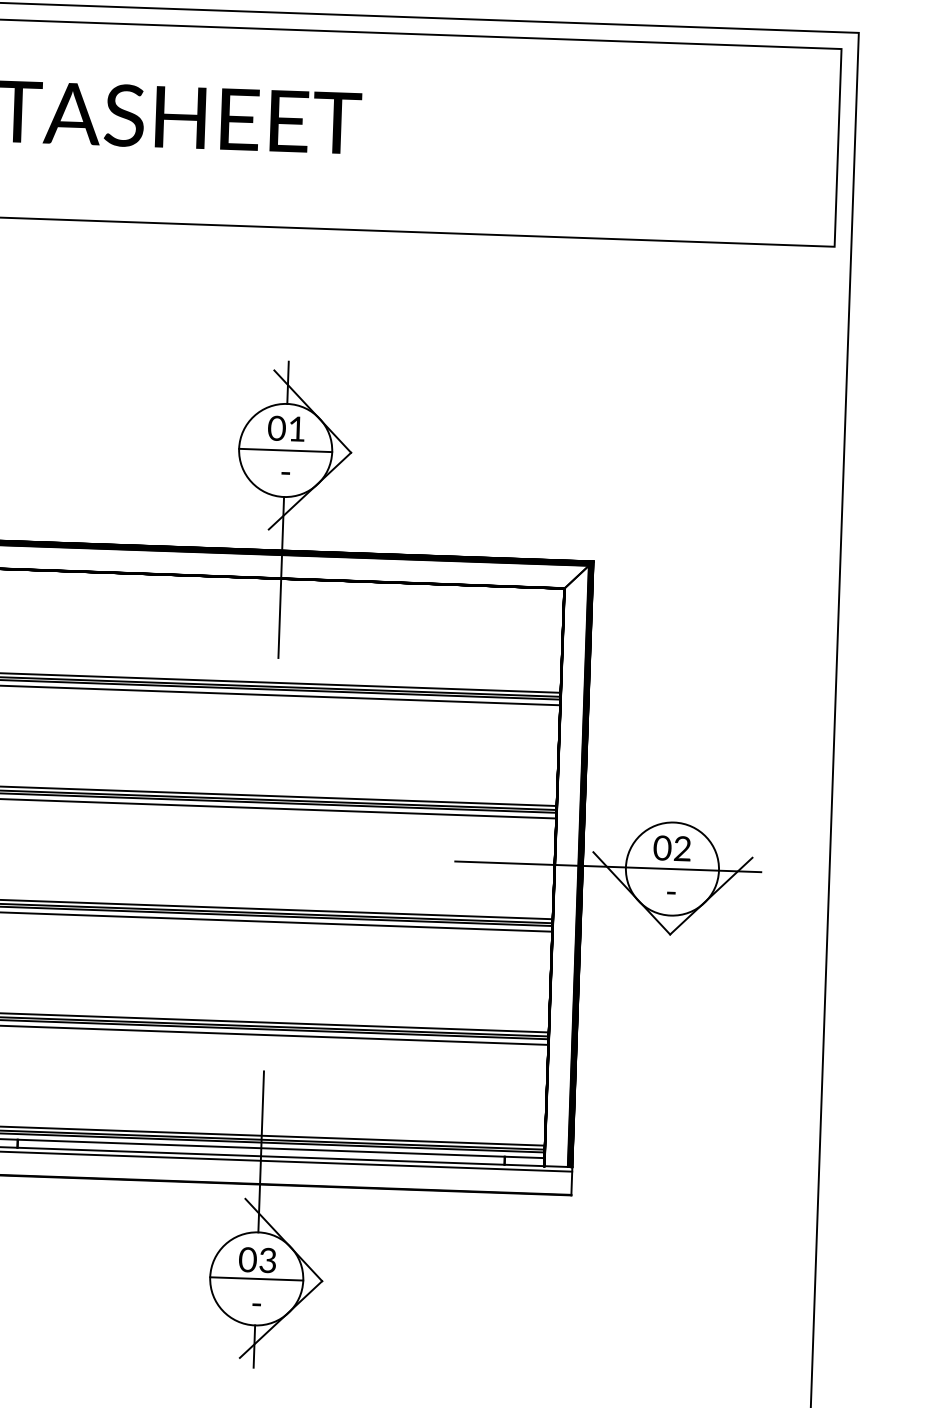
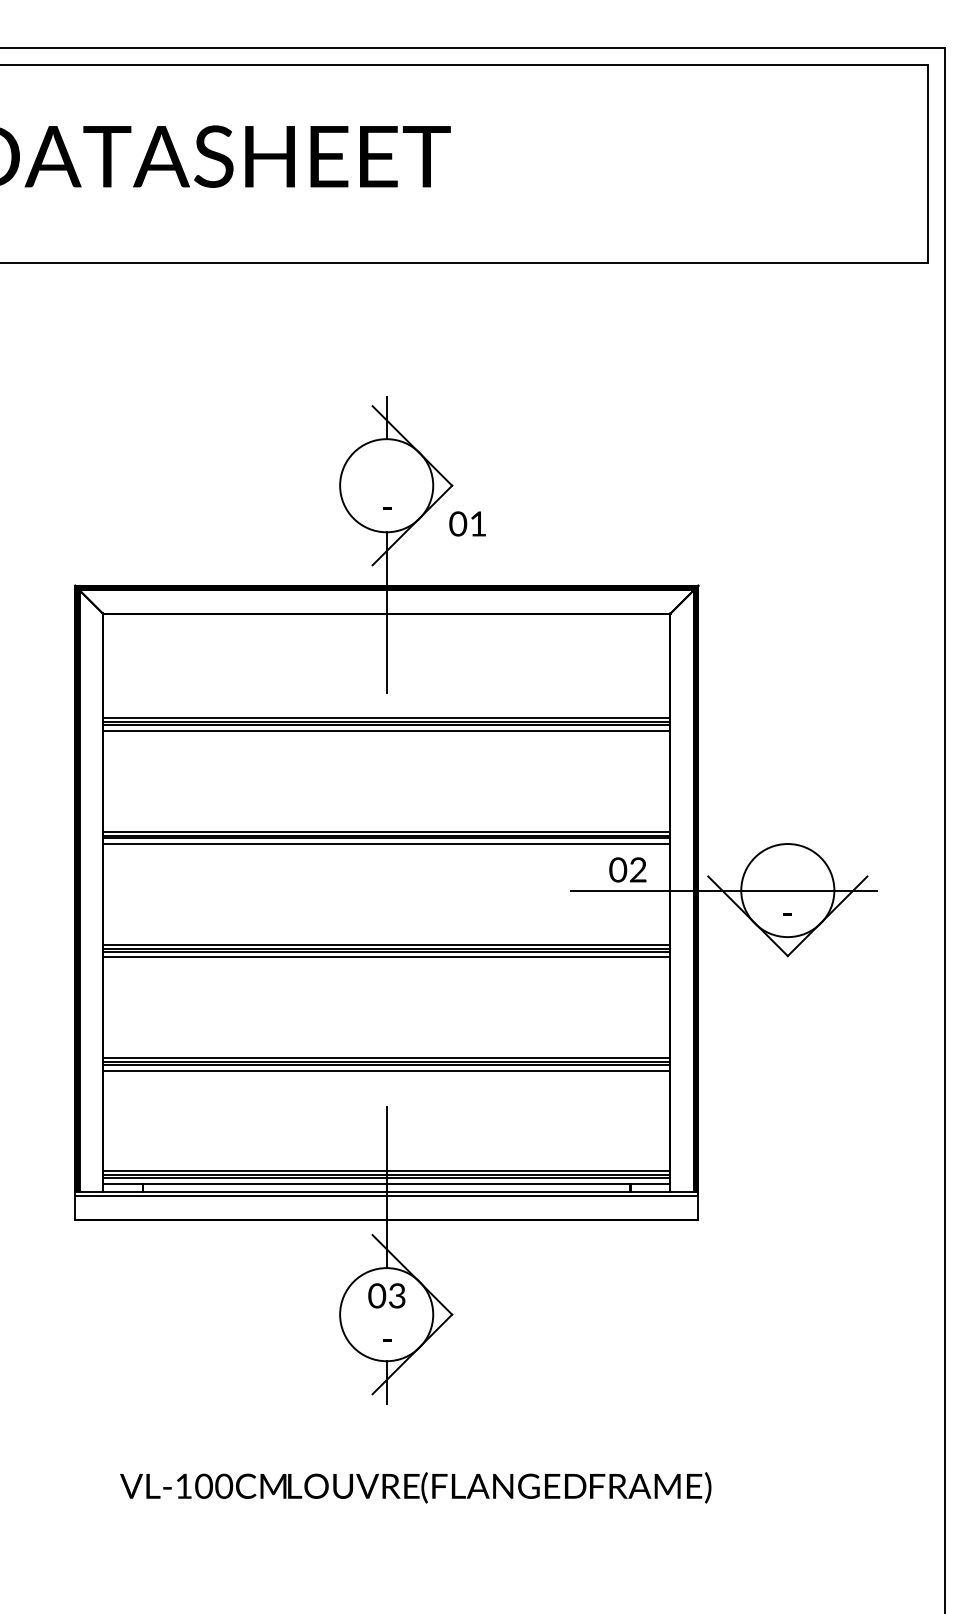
text: (286, 428) -> (467, 523), moved
line: (285, 450) -> (386, 485), removed
text: (671, 847) -> (627, 869), moved
line: (256, 1278) -> (386, 1314), removed

